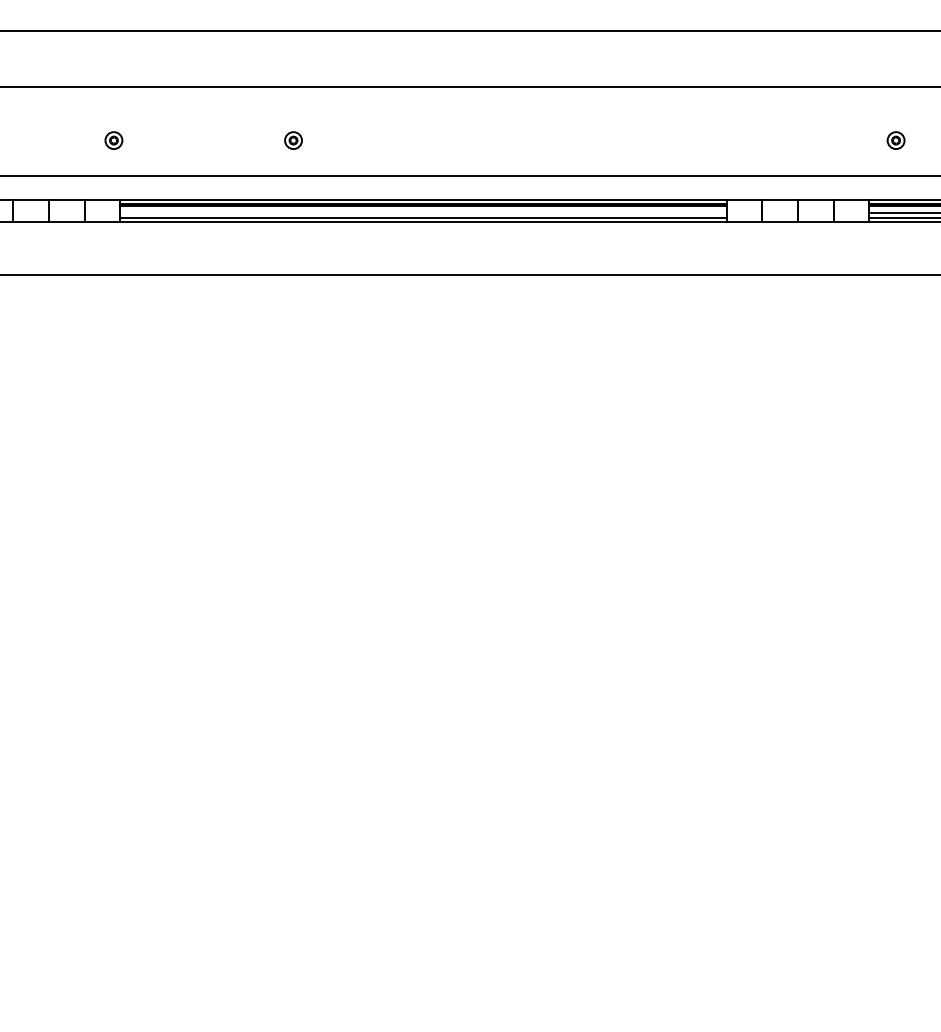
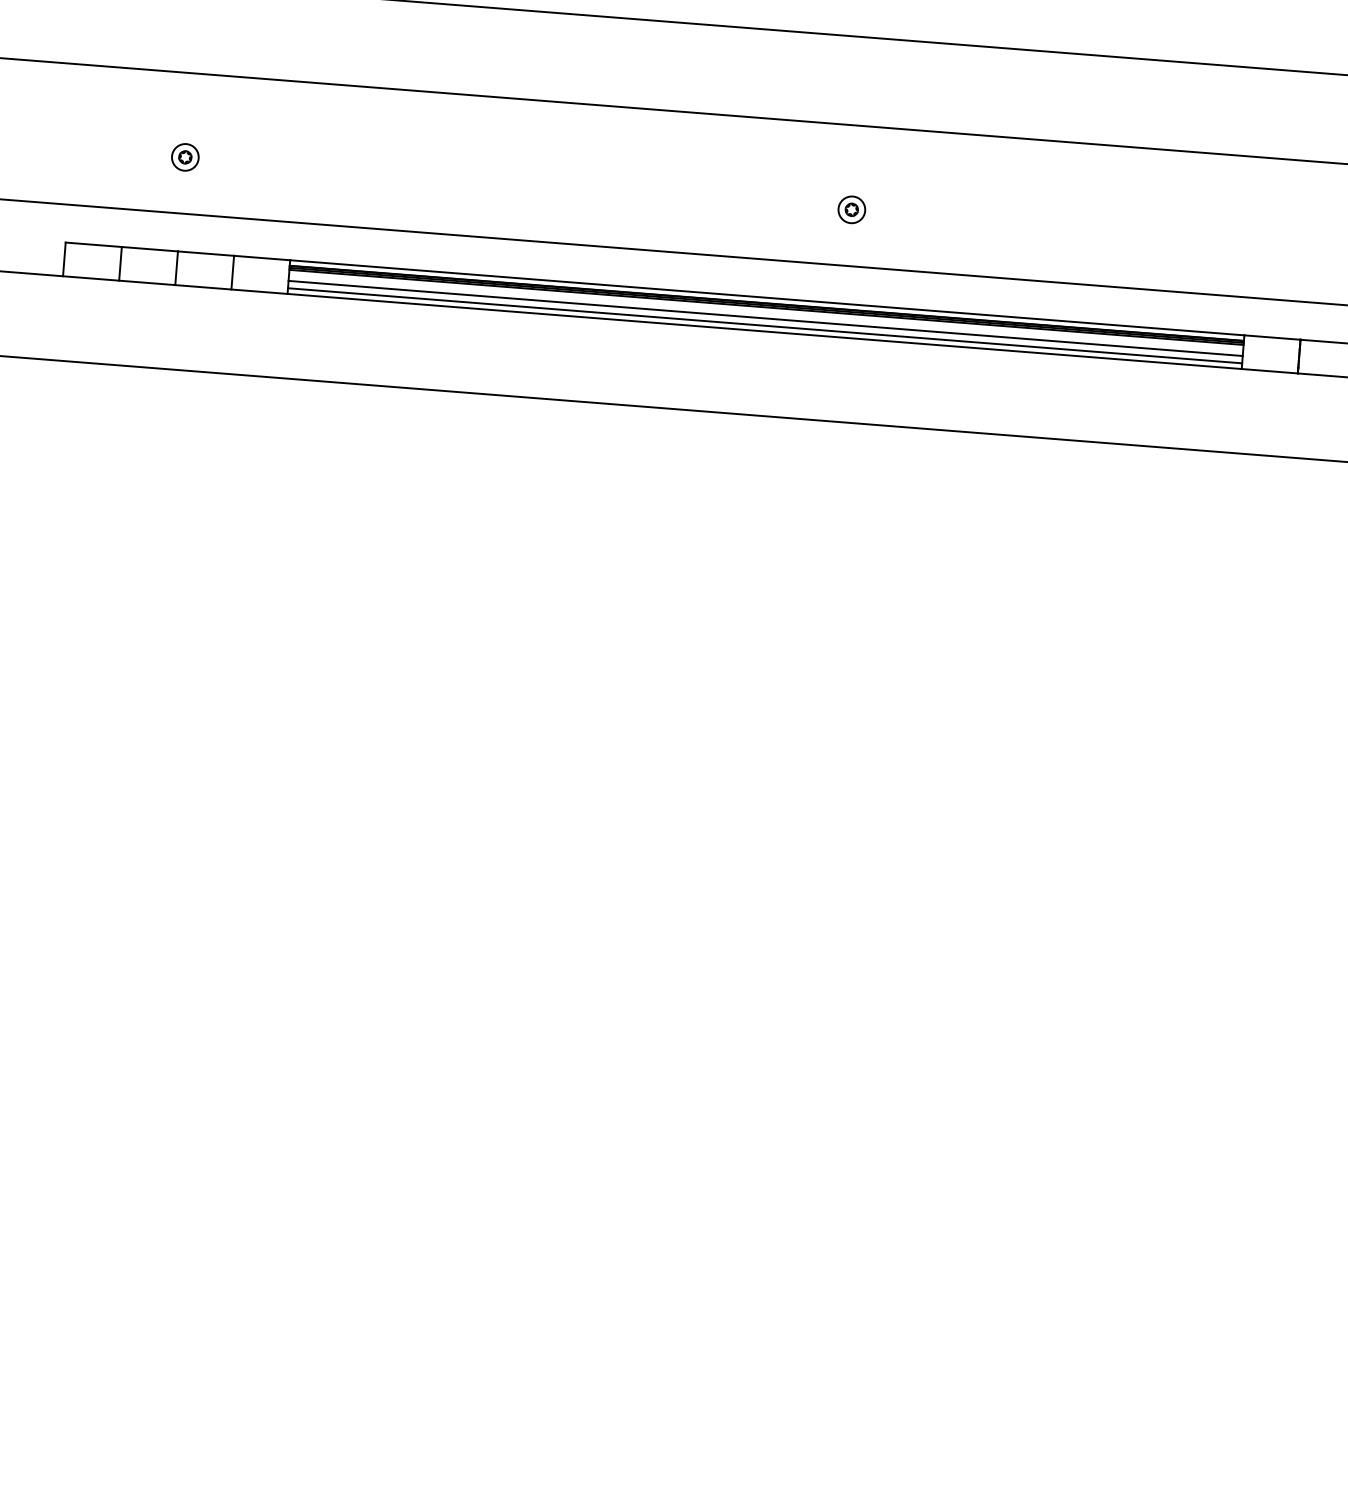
part: (113, 140) -> (184, 157), moved
part: (293, 140) -> (851, 209), moved
line: (423, 213) -> (765, 318), added

